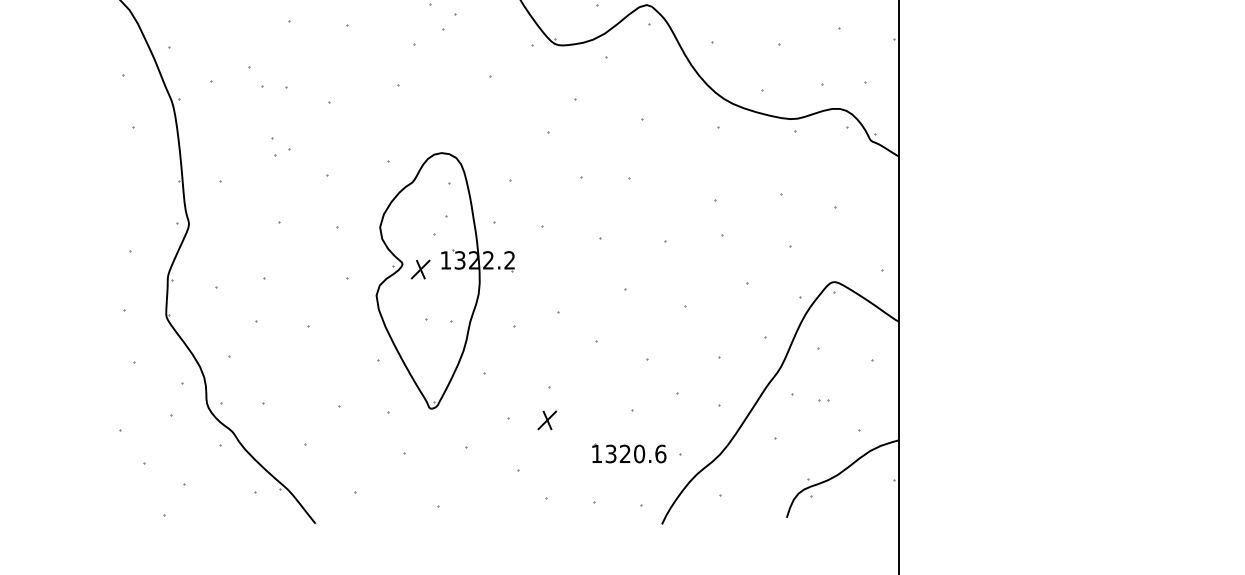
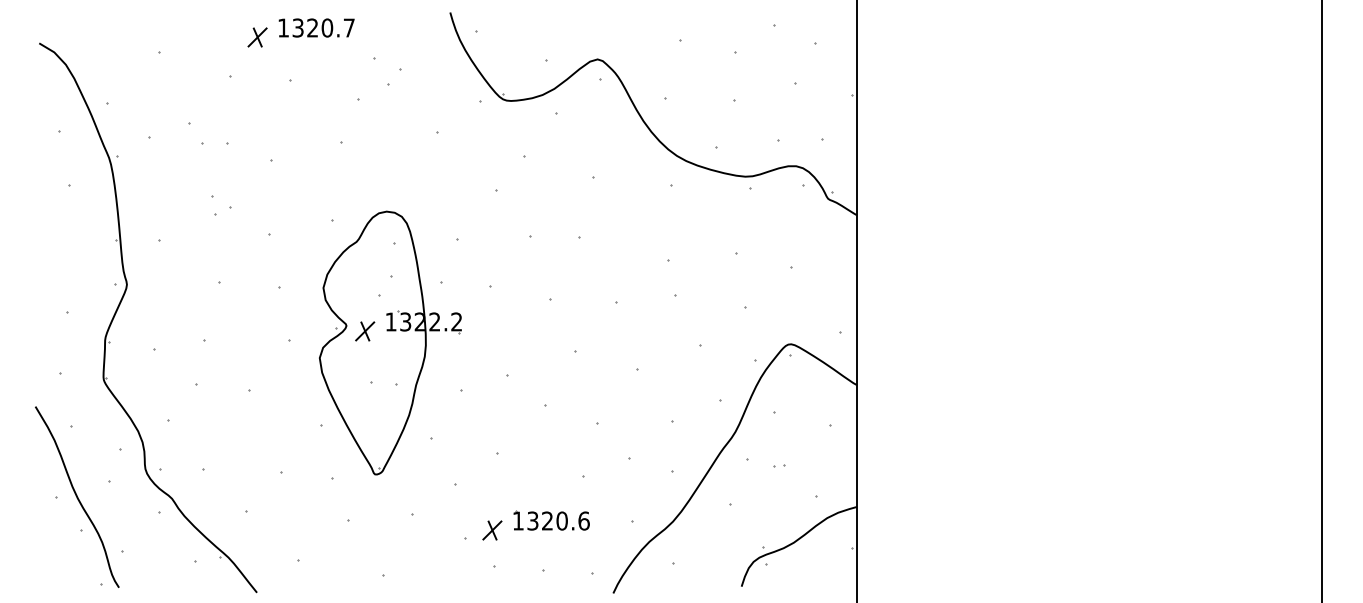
part: (547, 420) -> (492, 530), moved
curve: (140, 430) -> (77, 496), added
part: (629, 453) -> (551, 520), moved

